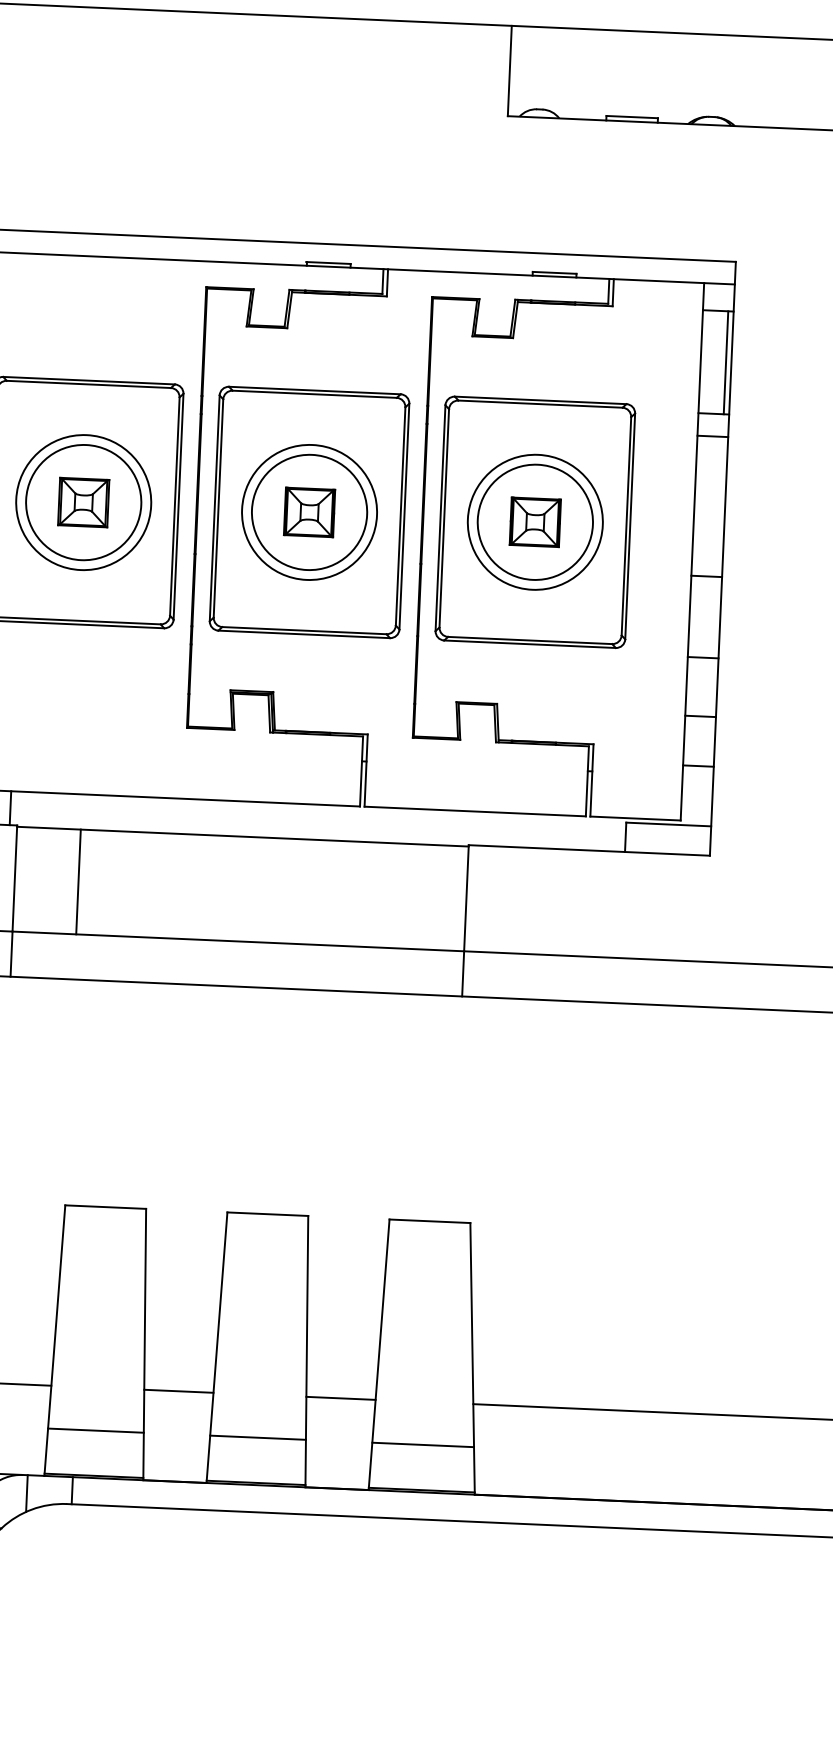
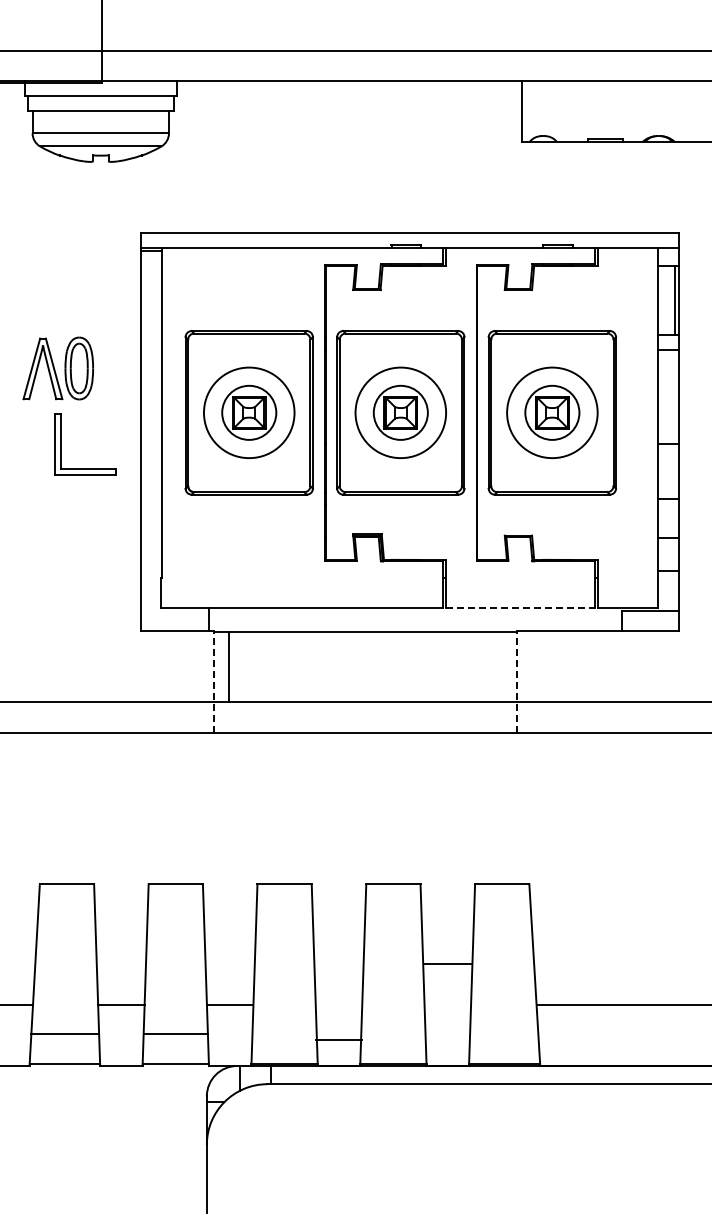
circle: (82, 502) -> (248, 412), size x0.7
circle: (309, 511) -> (400, 412), size x0.7
circle: (535, 521) -> (552, 412), size x0.7
line: (476, 811) -> (521, 608), solid -> dashed
line: (77, 882) -> (228, 667), moved
line: (14, 900) -> (214, 681), solid -> dashed
line: (465, 920) -> (517, 681), solid -> dashed
line: (178, 1391) -> (338, 1040), moved
line: (340, 1398) -> (447, 964), moved
line: (95, 1431) -> (284, 1034), removed
line: (258, 1438) -> (393, 1034), removed
line: (423, 1445) -> (504, 1034), removed

